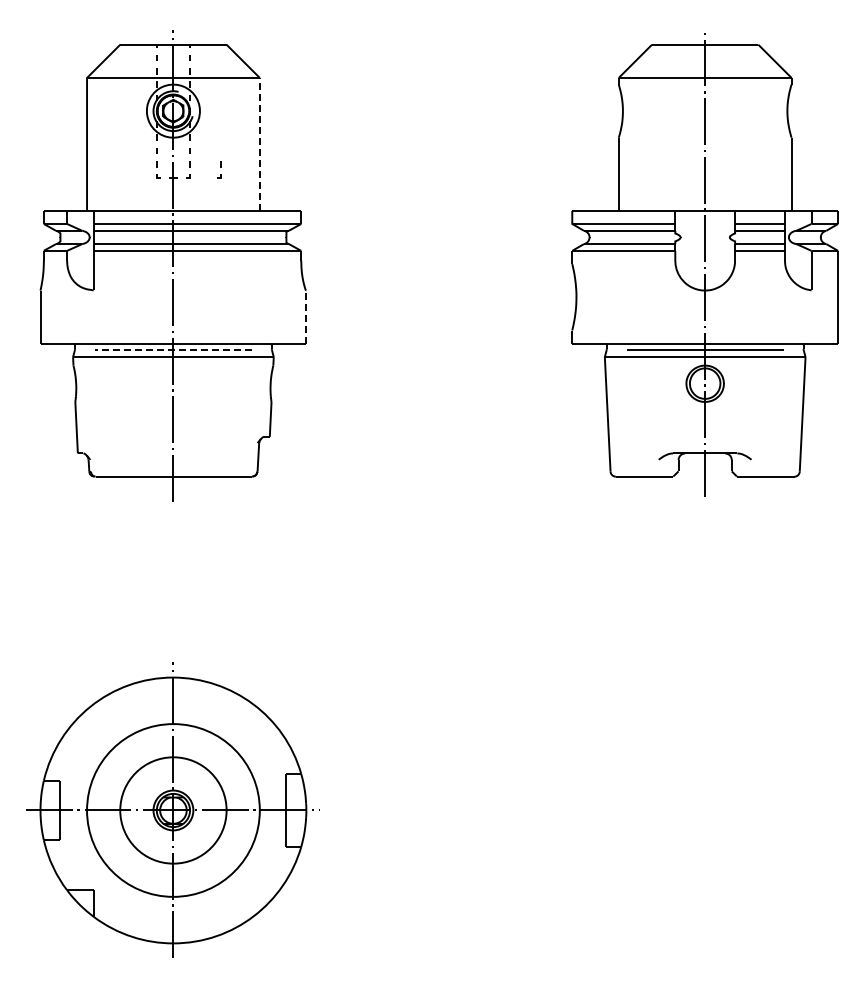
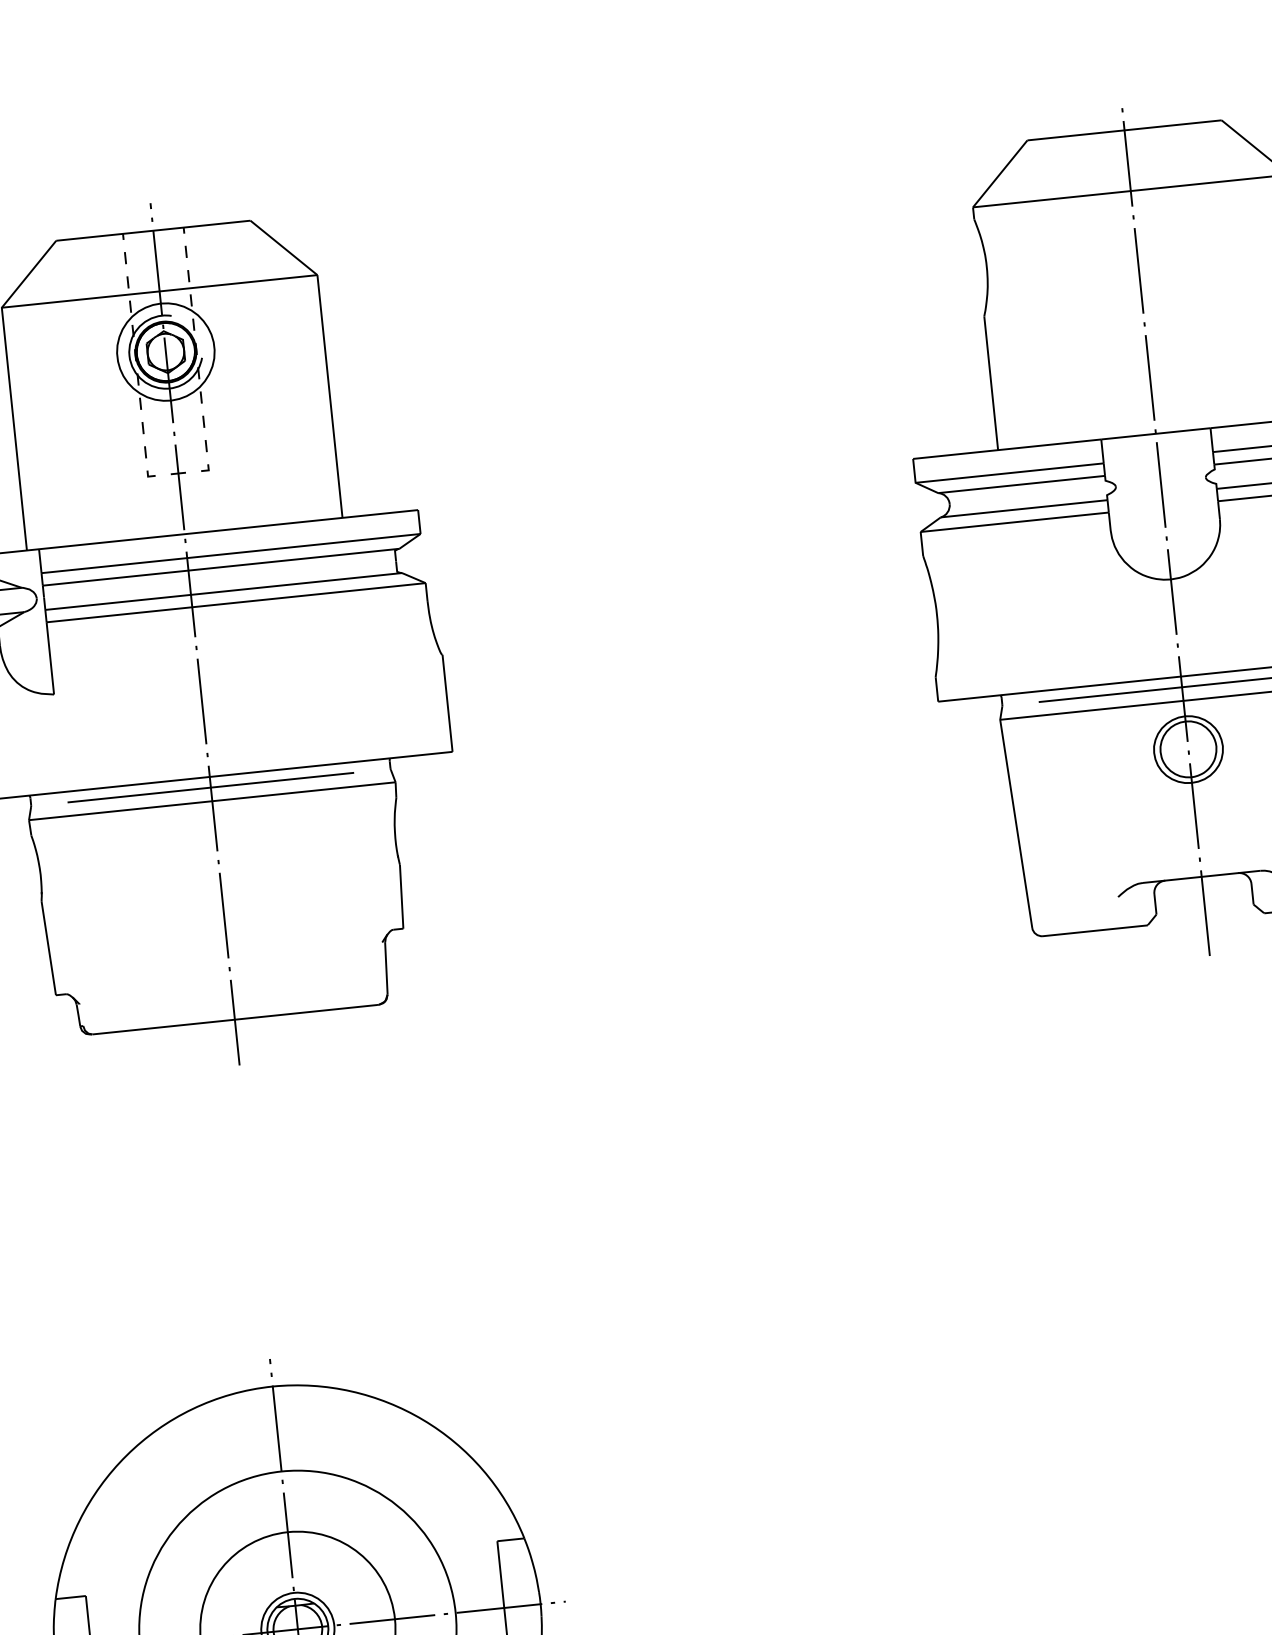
line: (259, 143) -> (329, 394), dashed -> solid
part: (219, 169) -> (261, 449), removed
line: (306, 317) -> (447, 703), dashed -> solid
line: (172, 349) -> (209, 787), dashed -> solid

